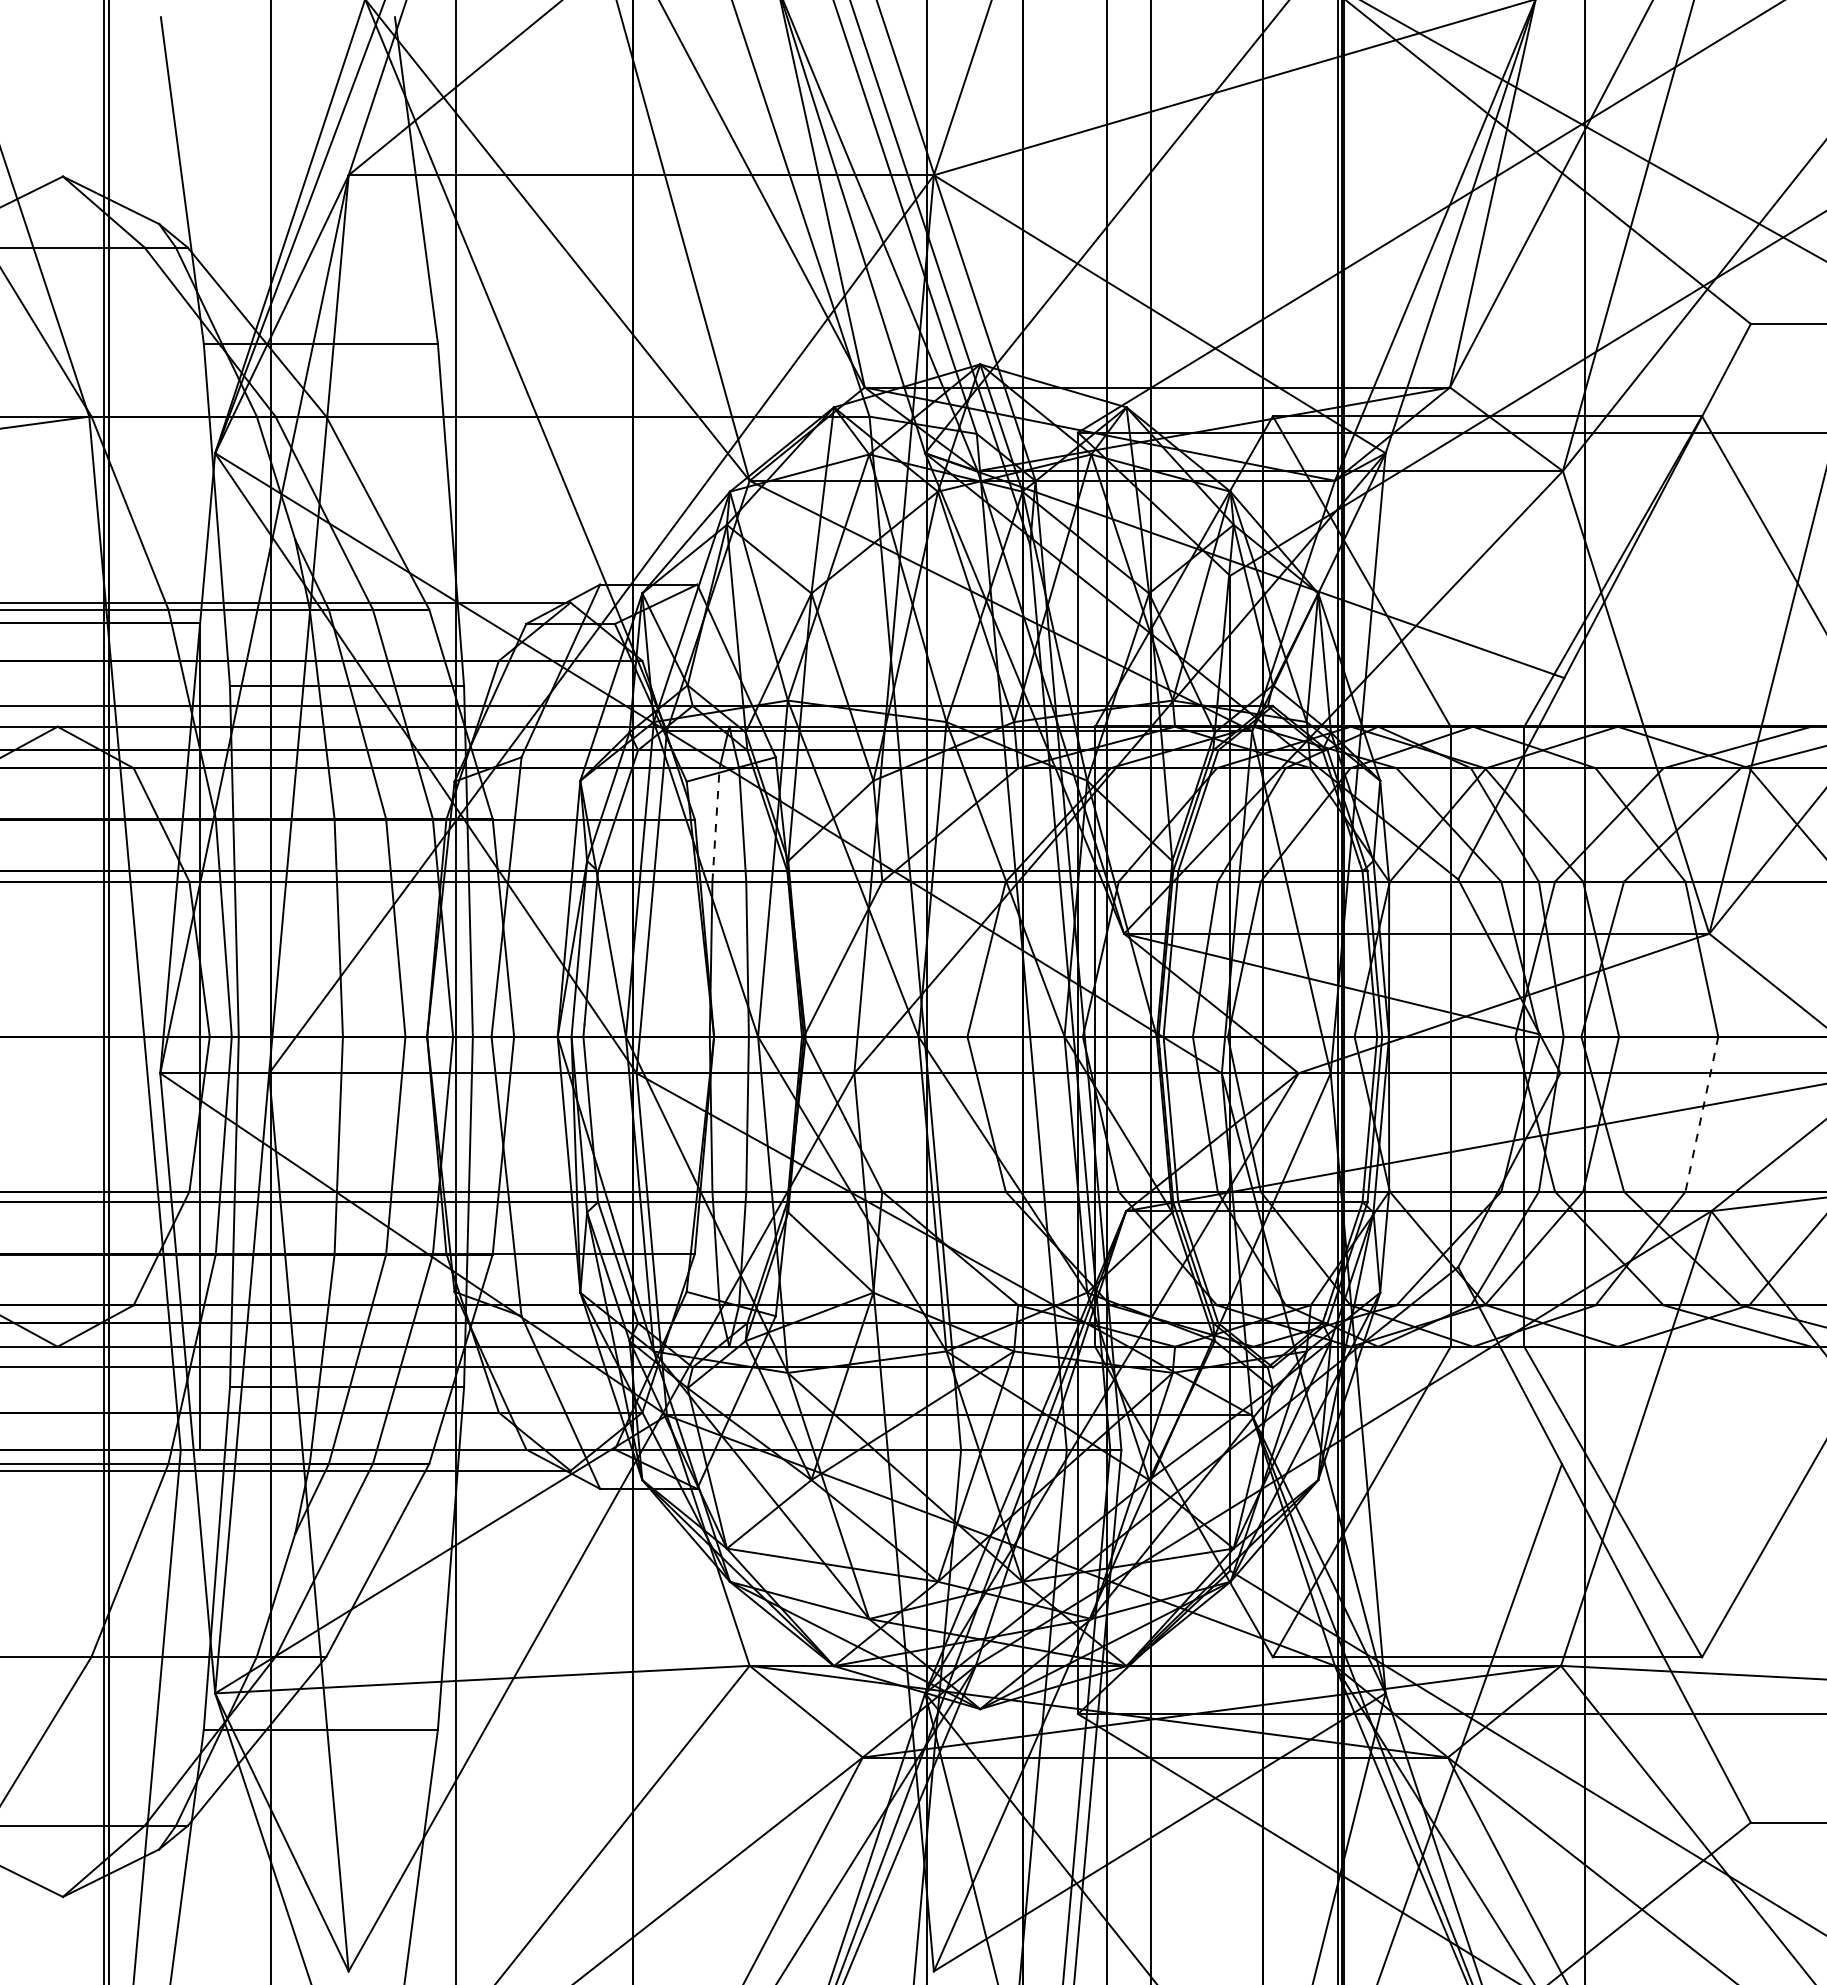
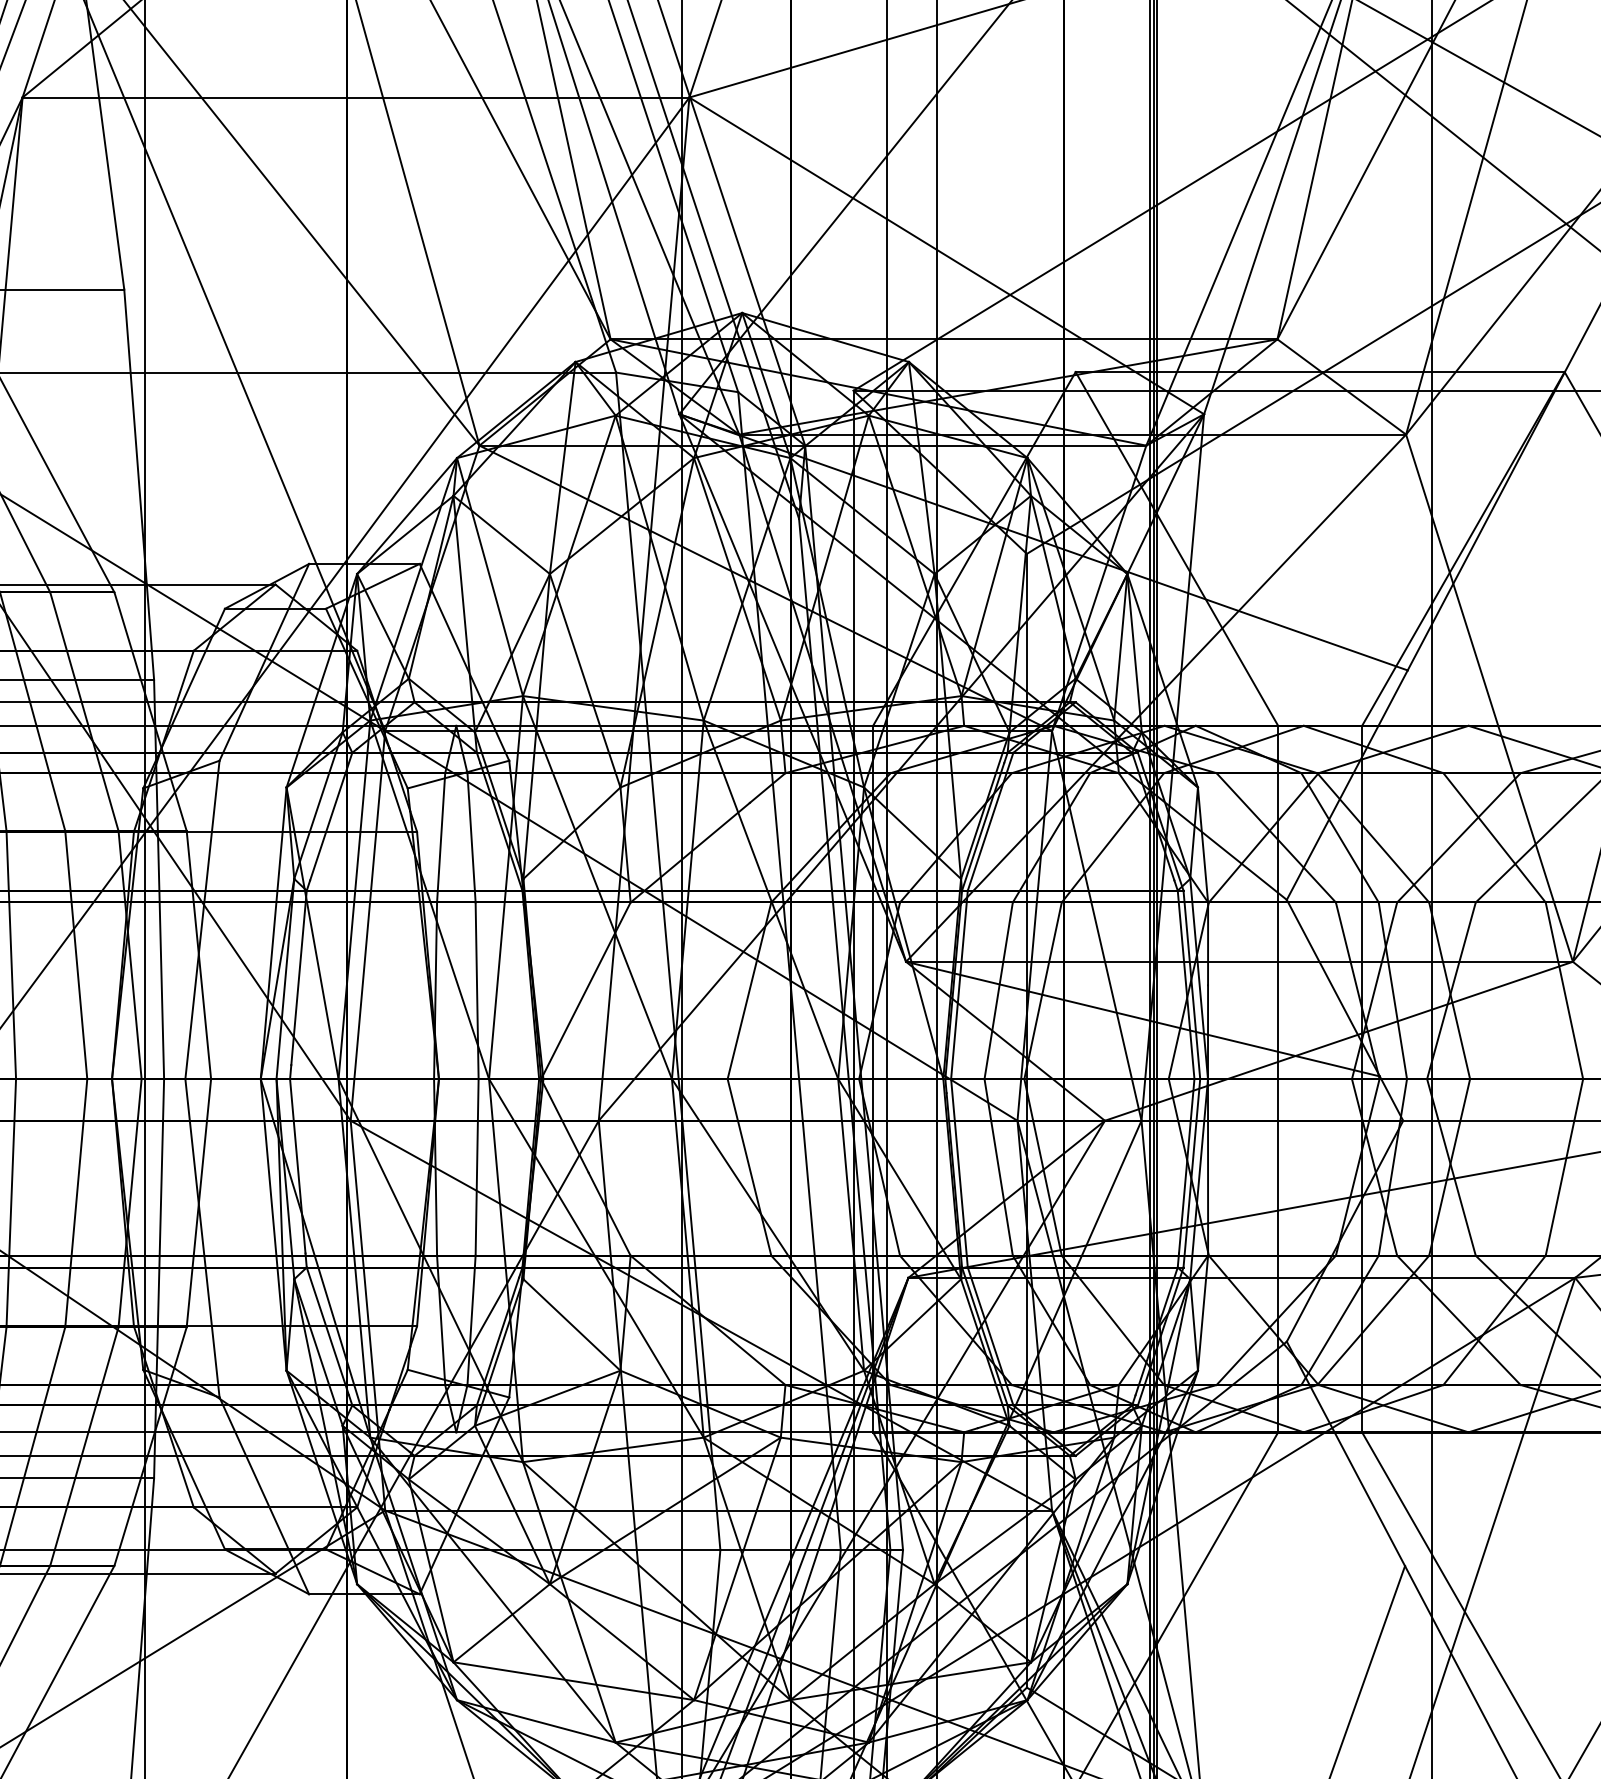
line: (716, 825) -> (441, 838), dashed -> solid
line: (1701, 1114) -> (1564, 1167), dashed -> solid

